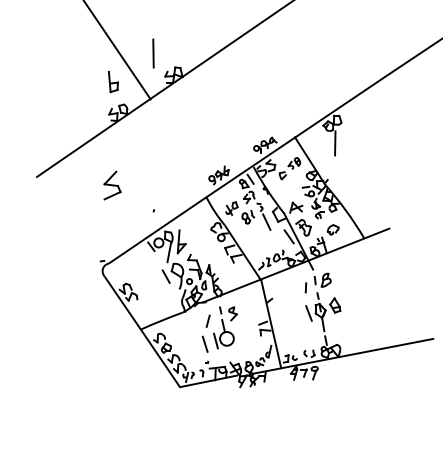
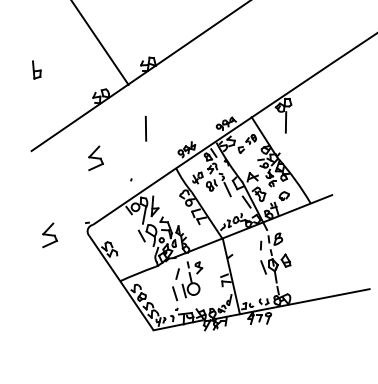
line: (152, 53) -> (145, 128), moved
part: (113, 81) -> (36, 69), moved
part: (57, 276) -> (49, 235), added

